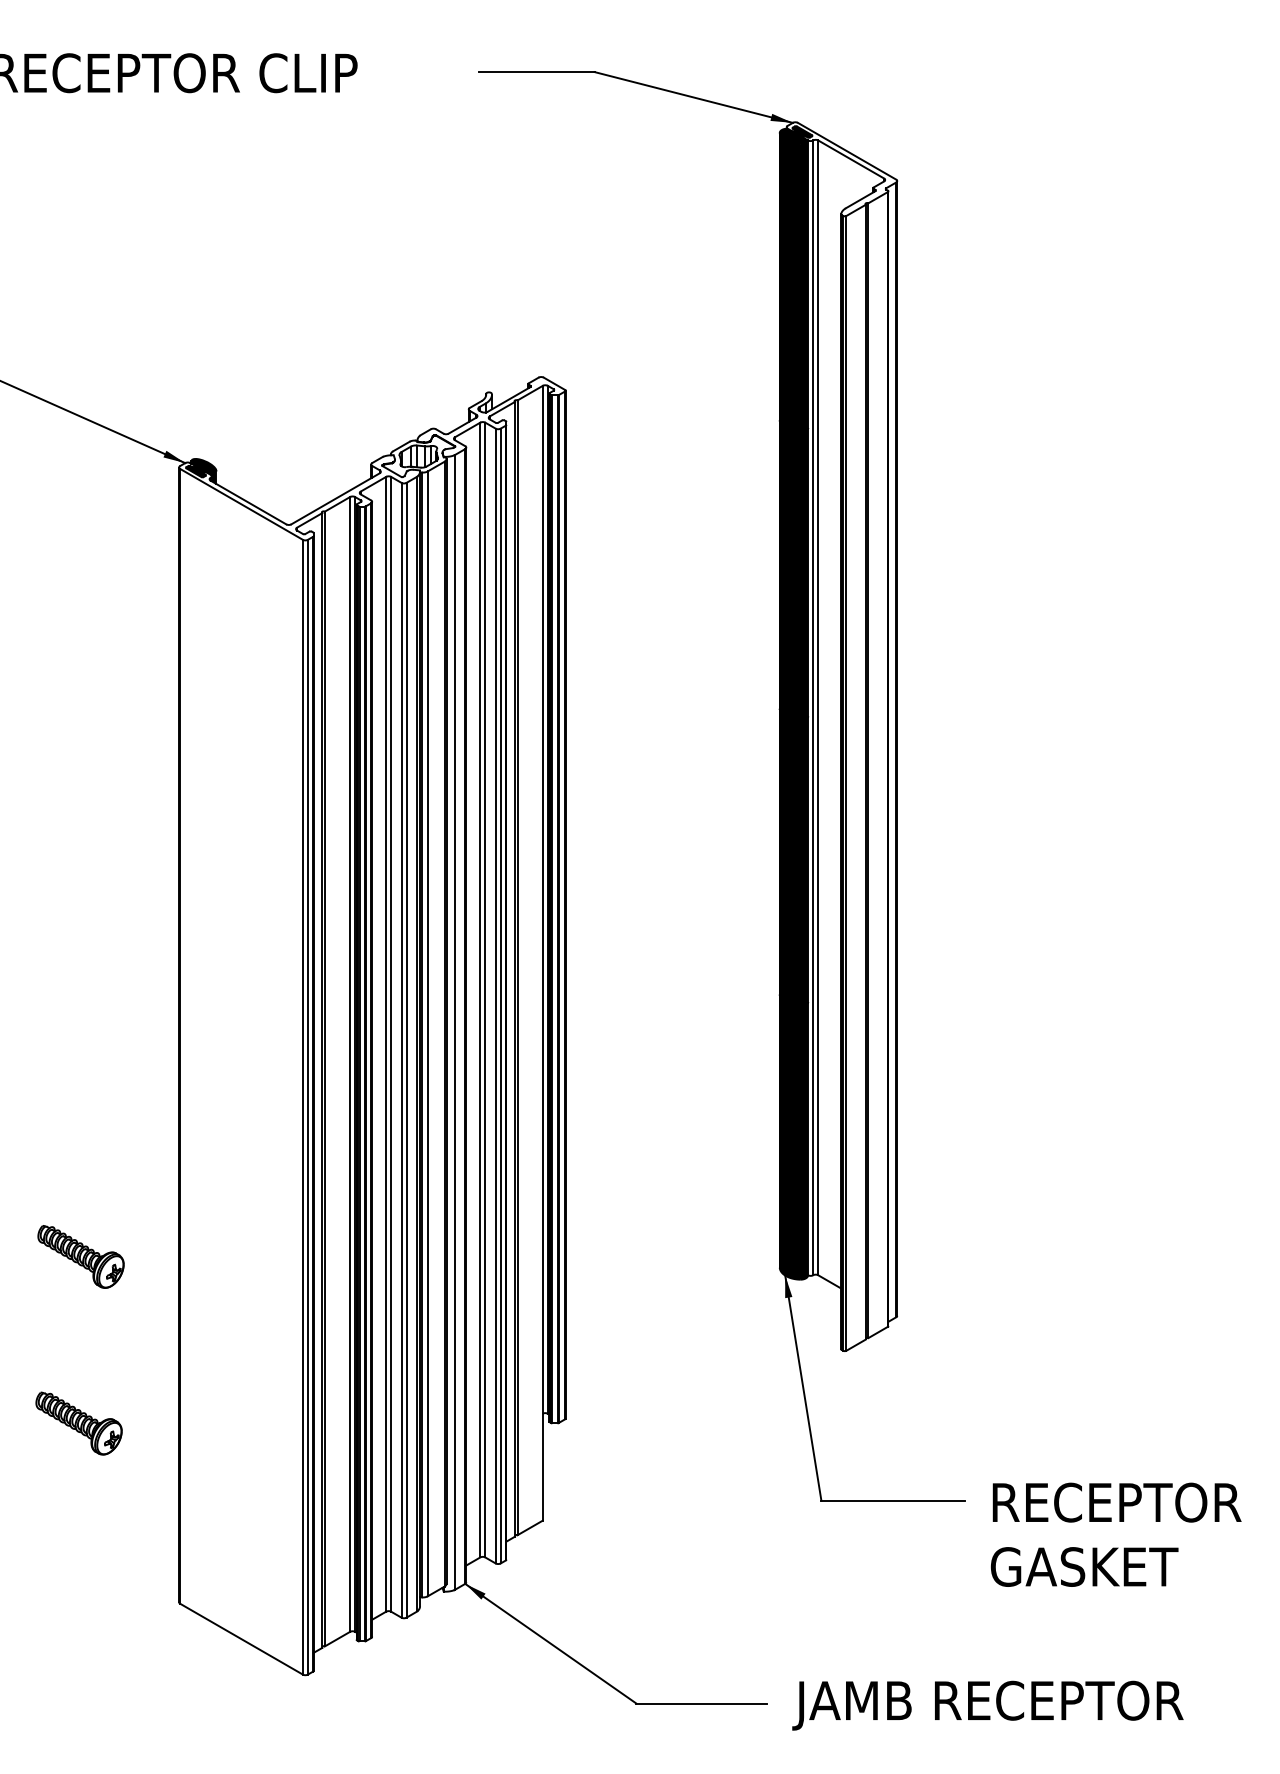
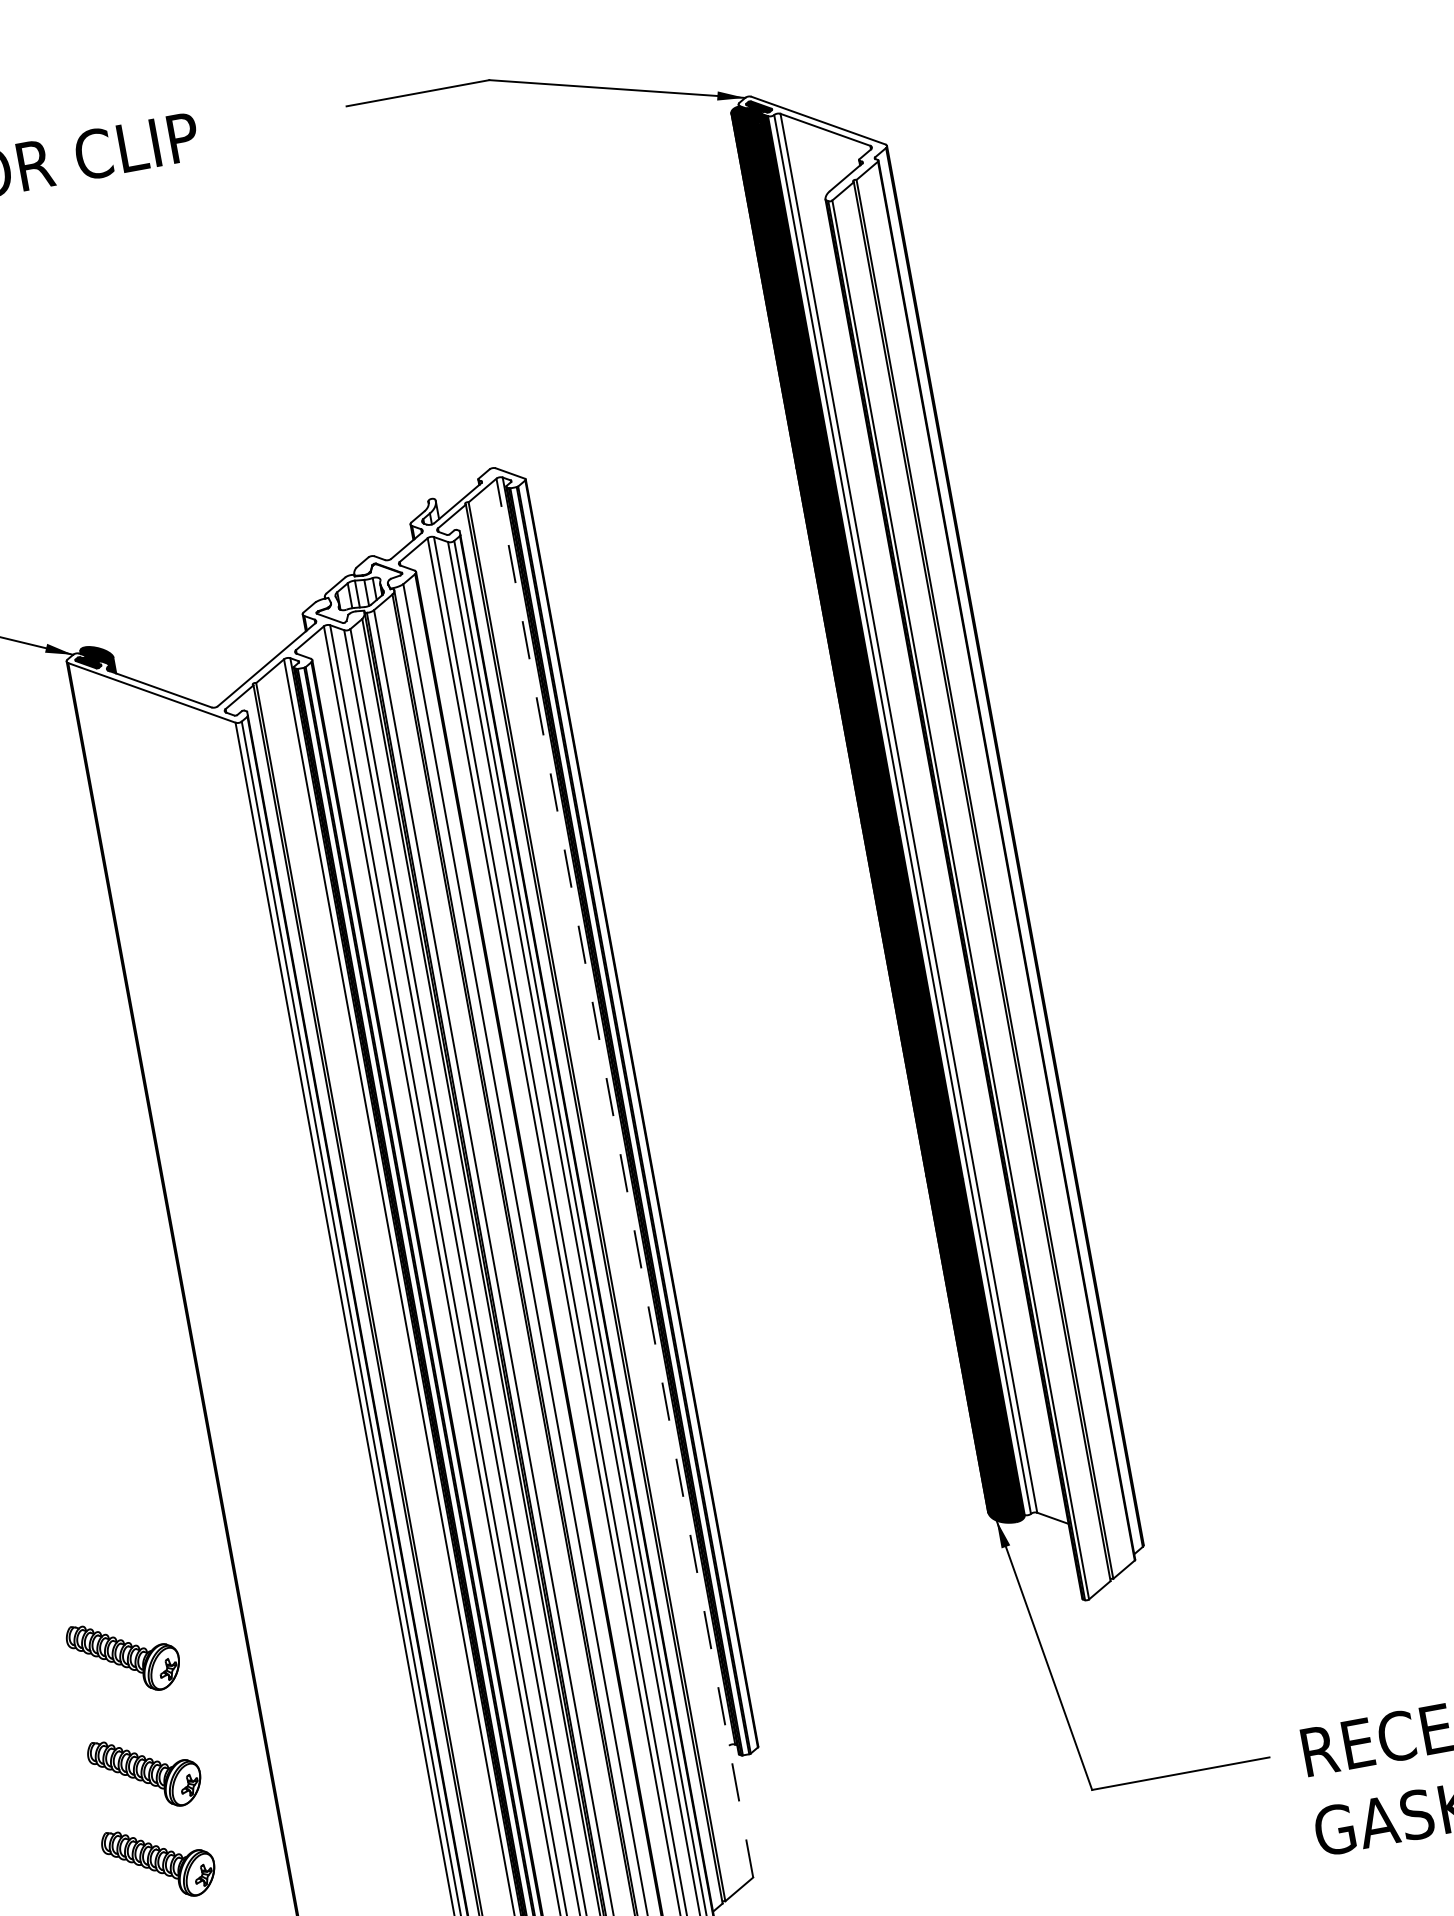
line: (542, 952) -> (624, 1177), solid -> dashed
part: (80, 1350) -> (144, 1772), added

